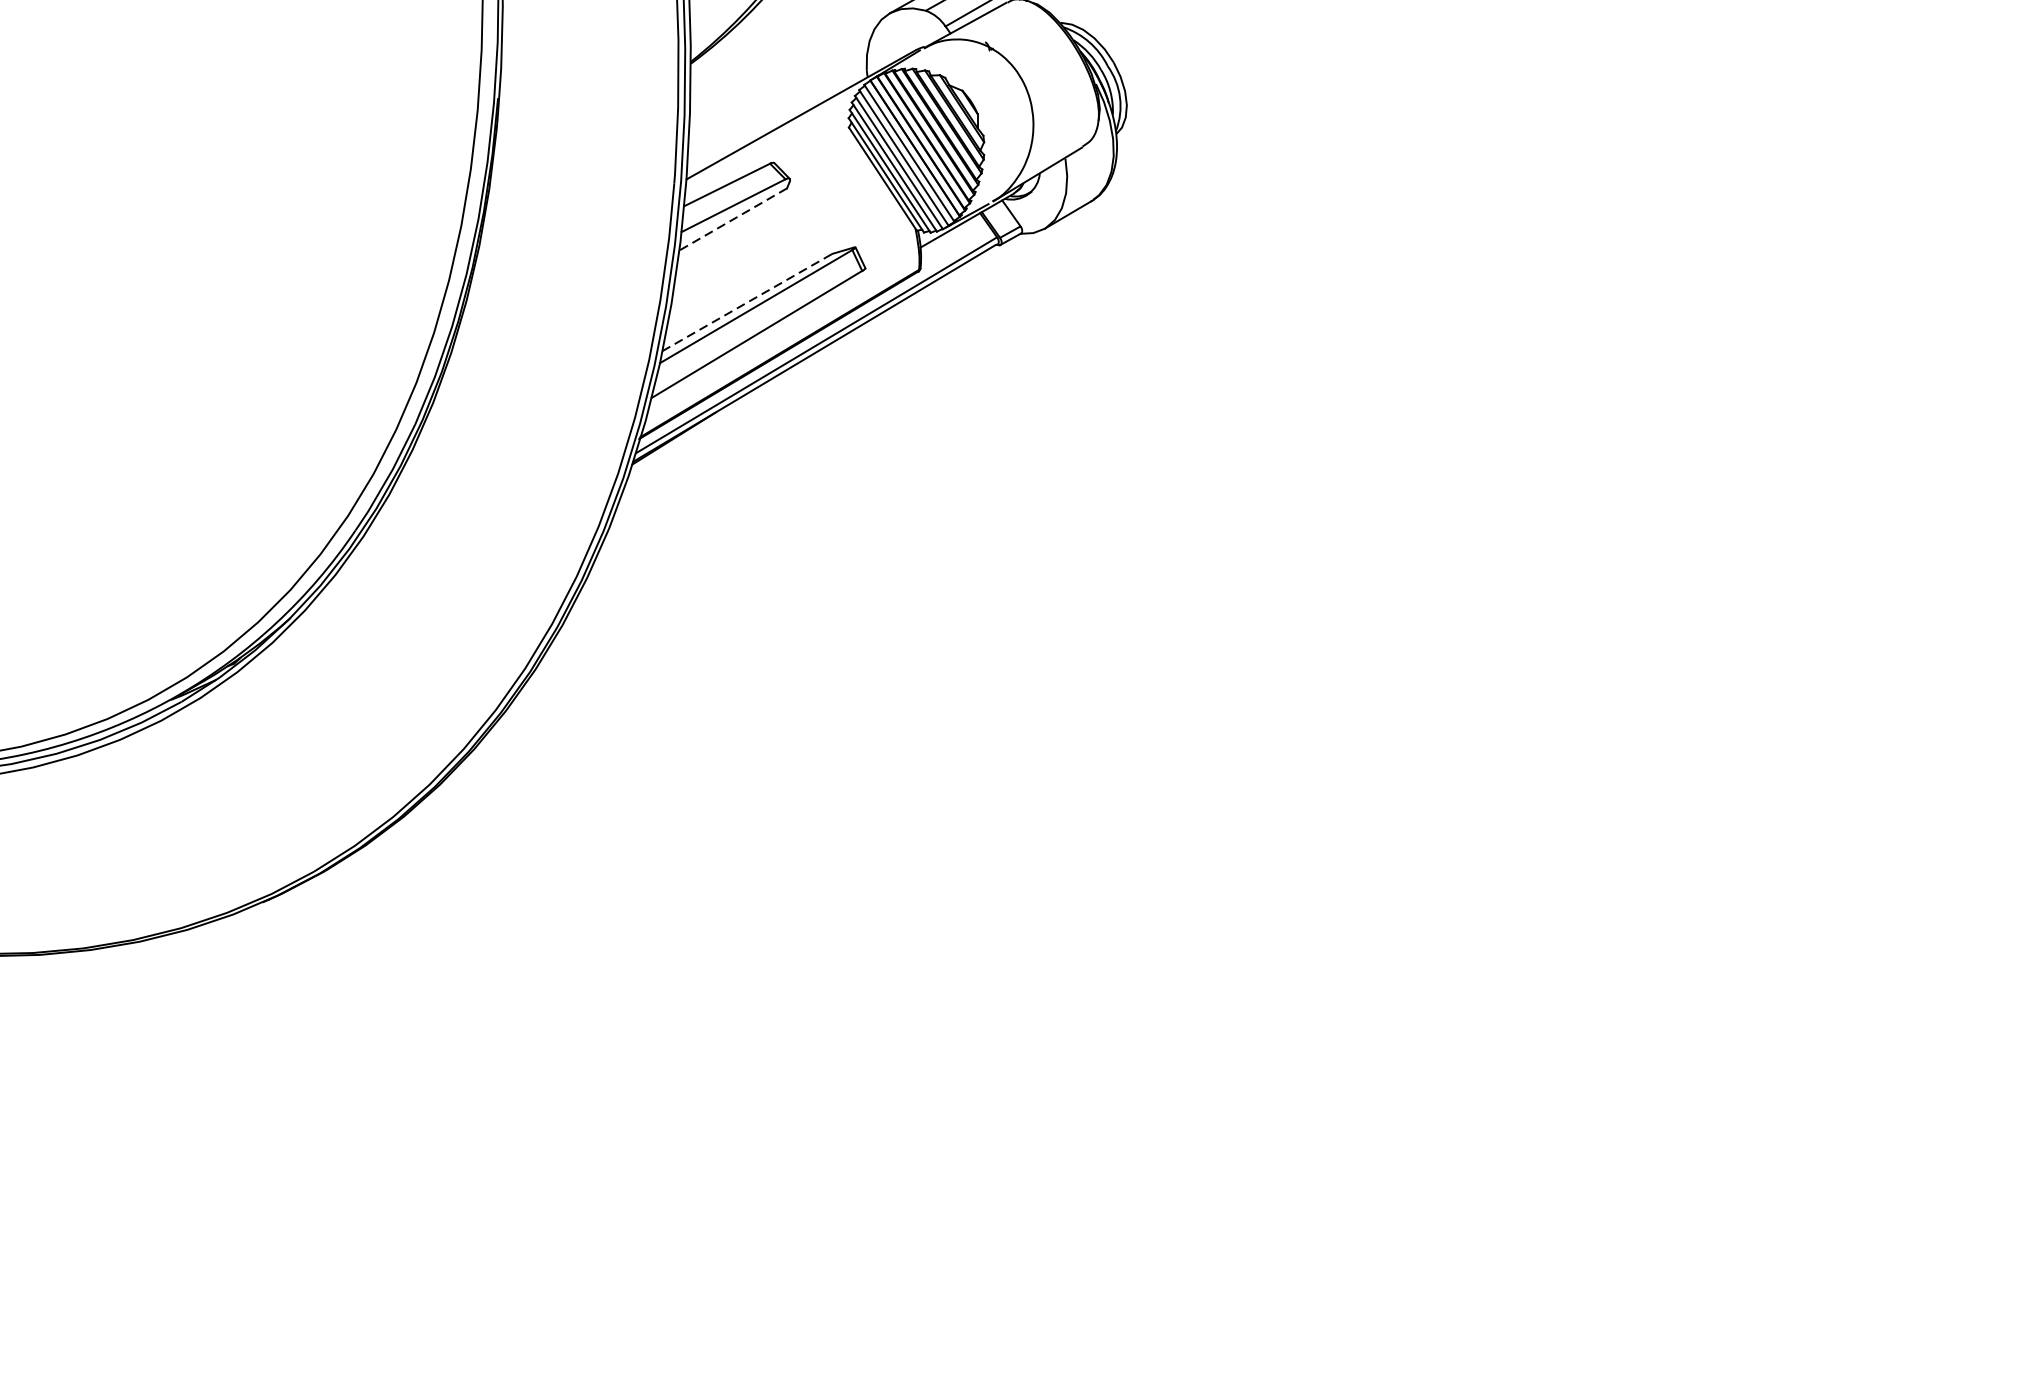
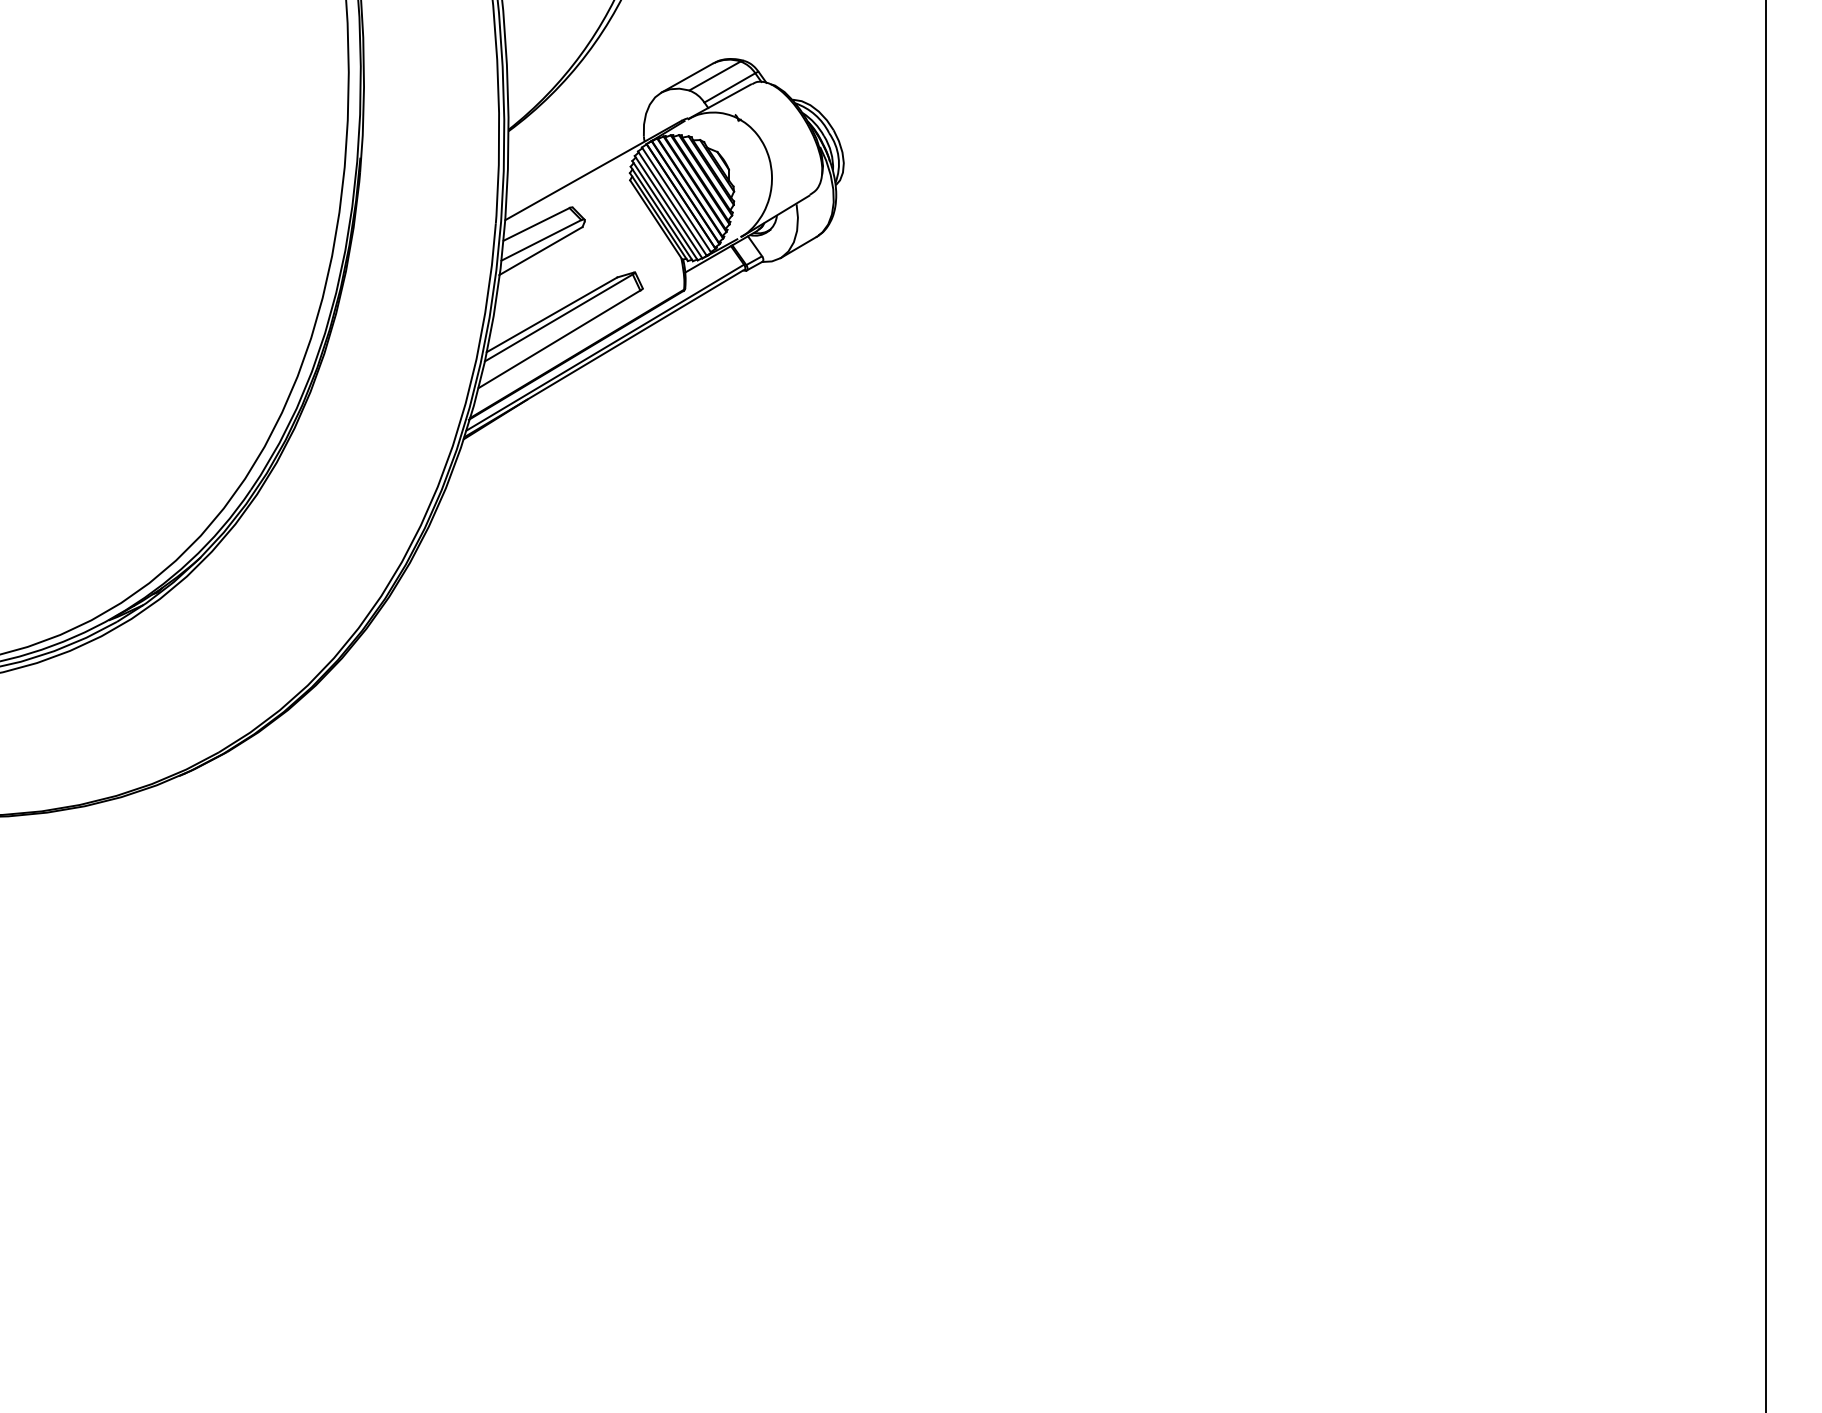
line: (732, 220) -> (540, 251), dashed -> solid
line: (747, 302) -> (552, 314), dashed -> solid

